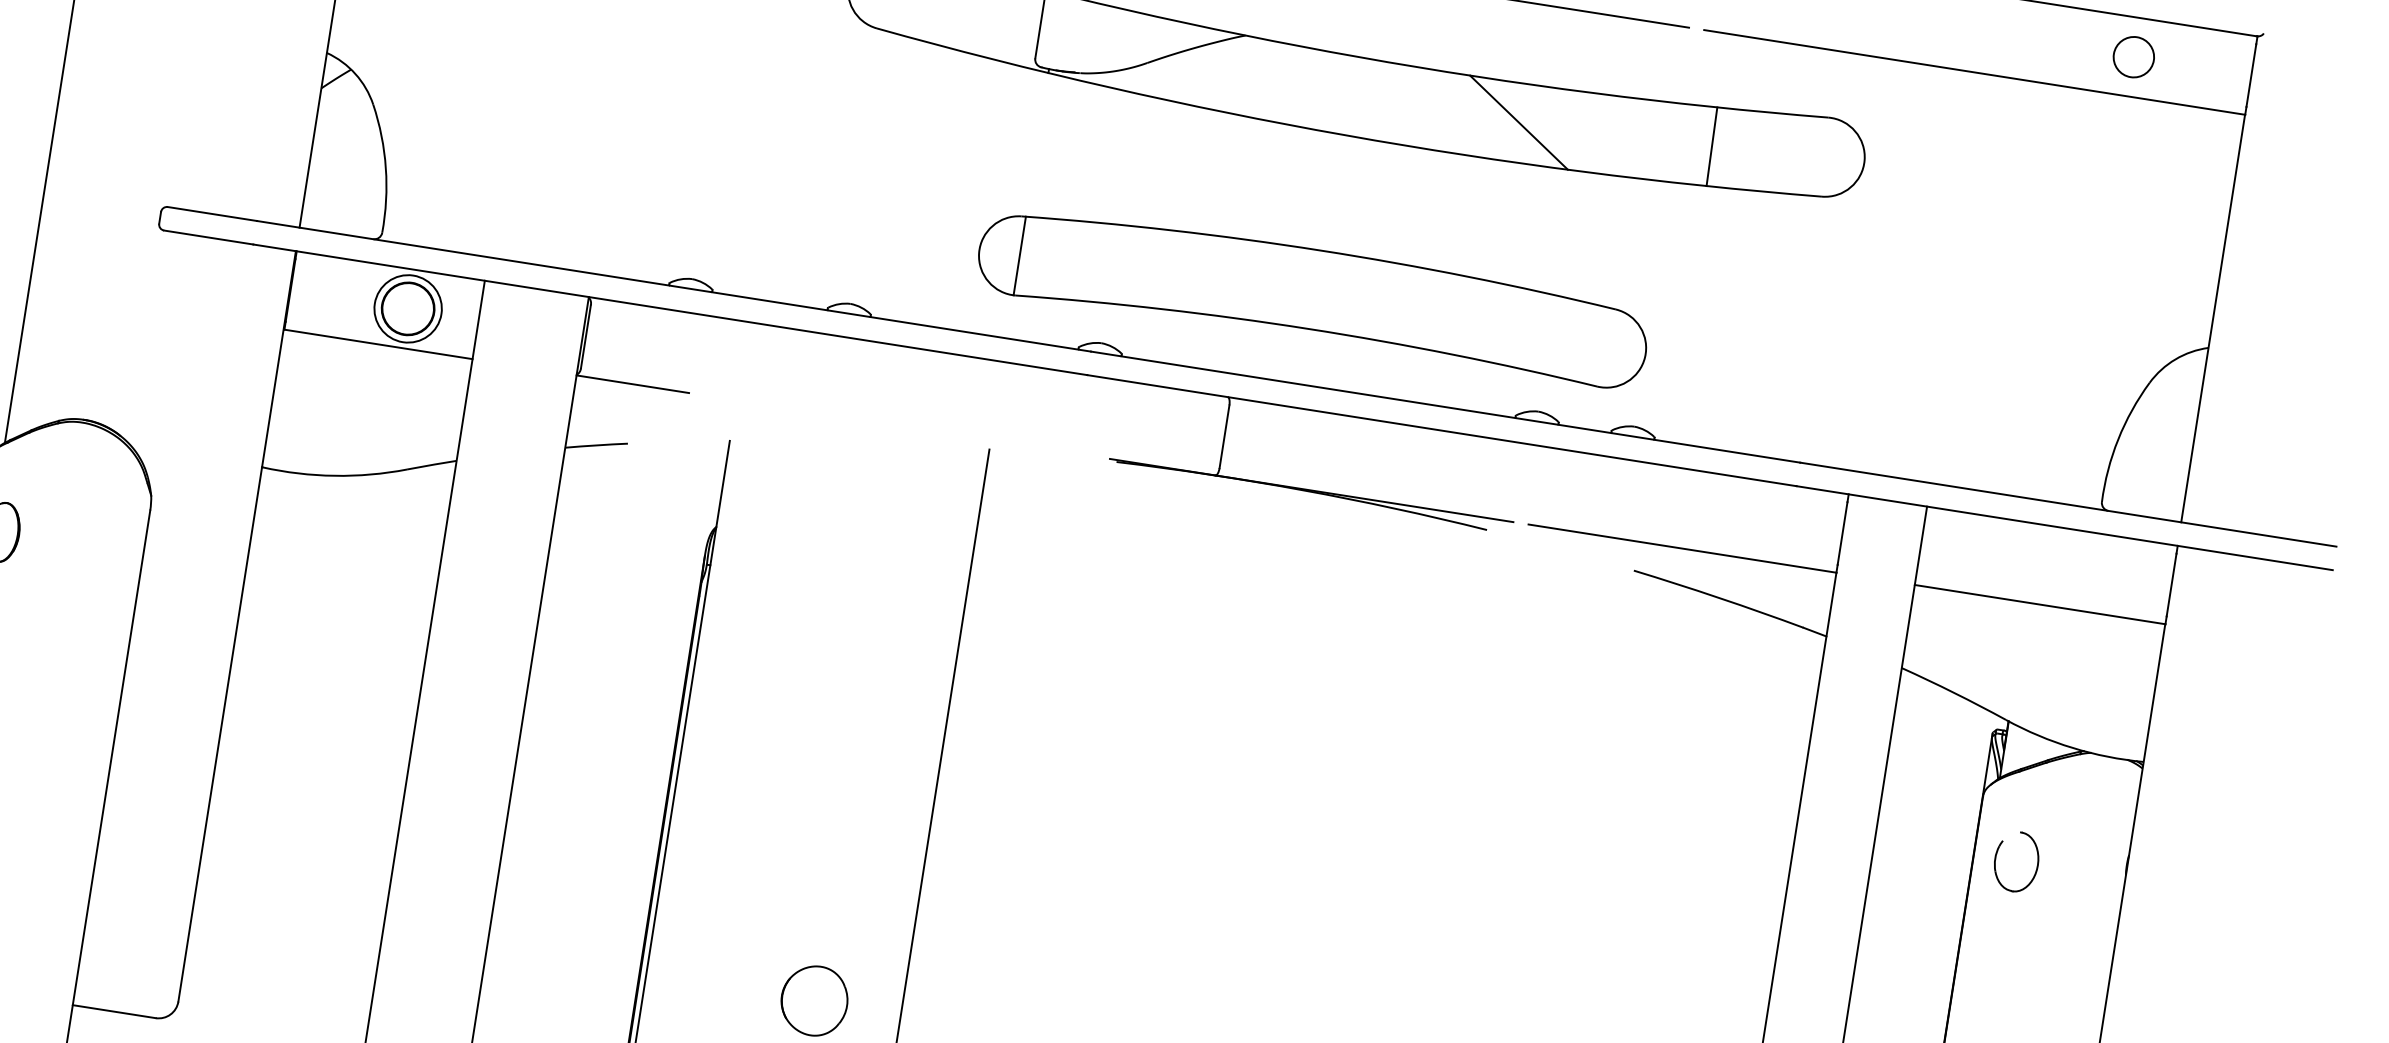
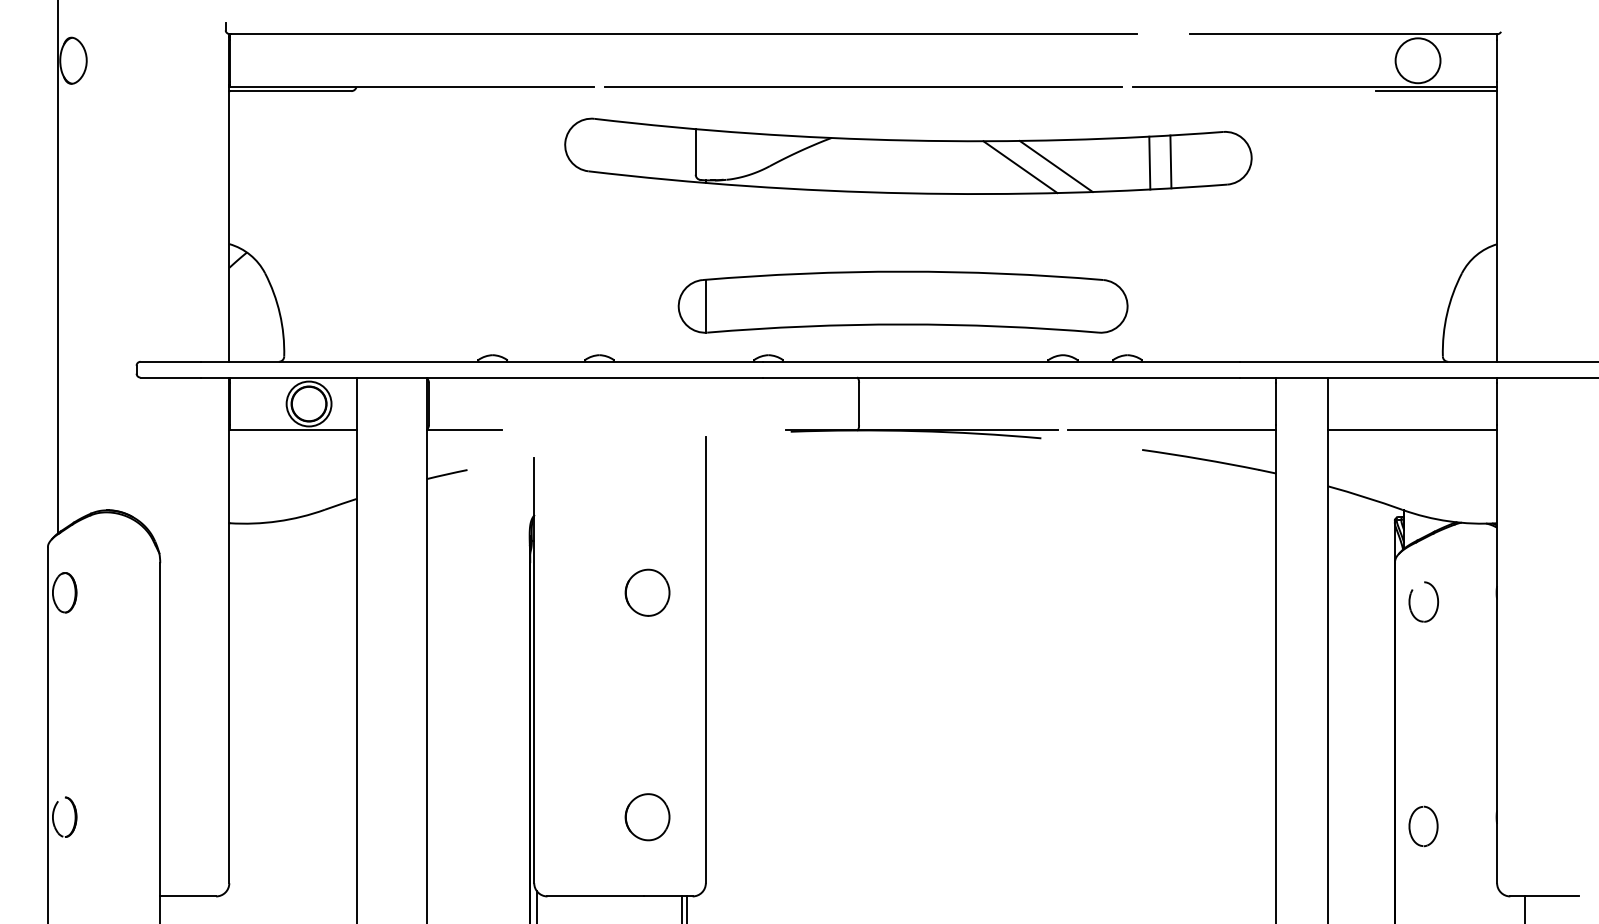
circle: (2133, 56) -> (1417, 60), size x1.67
line: (2154, 107) -> (1436, 91), added
line: (1571, 129) -> (1055, 166), added
line: (1743, 149) -> (1170, 161), added
part: (866, 667) -> (647, 592), added

